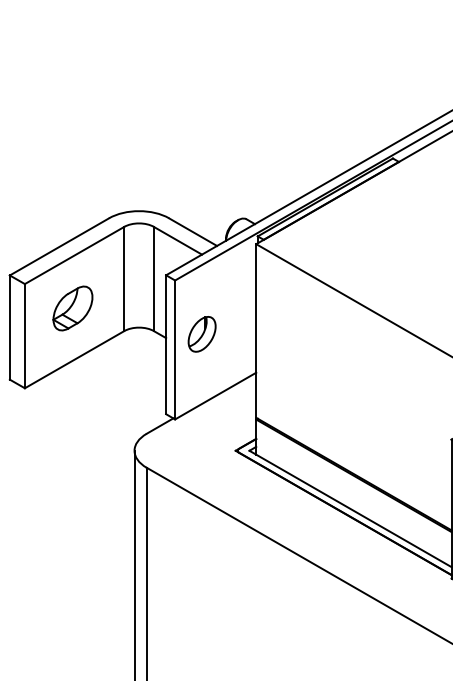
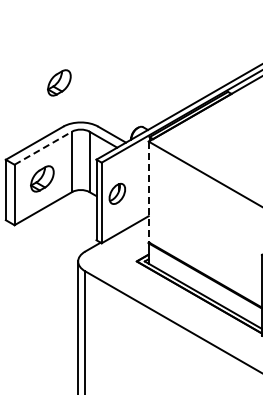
part: (102, 142) -> (59, 82), added
line: (74, 254) -> (43, 147), solid -> dashed
line: (255, 331) -> (148, 192), solid -> dashed

